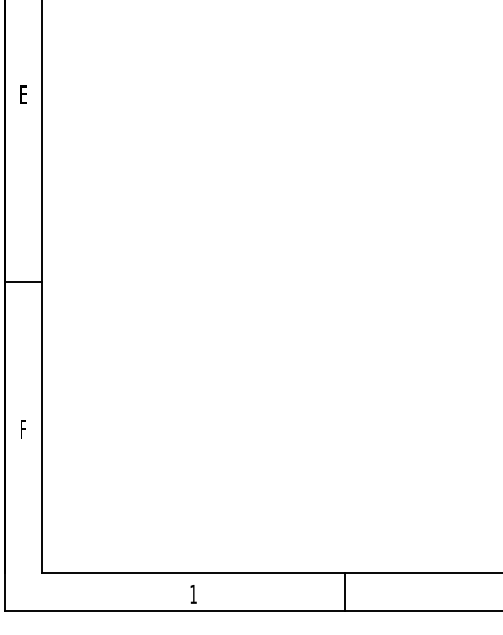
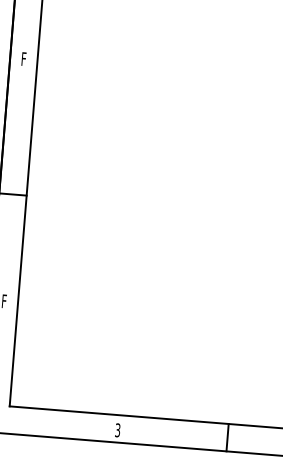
text: (23, 94) -> (23, 58), E -> F
text: (193, 594) -> (117, 430), 1 -> 3

